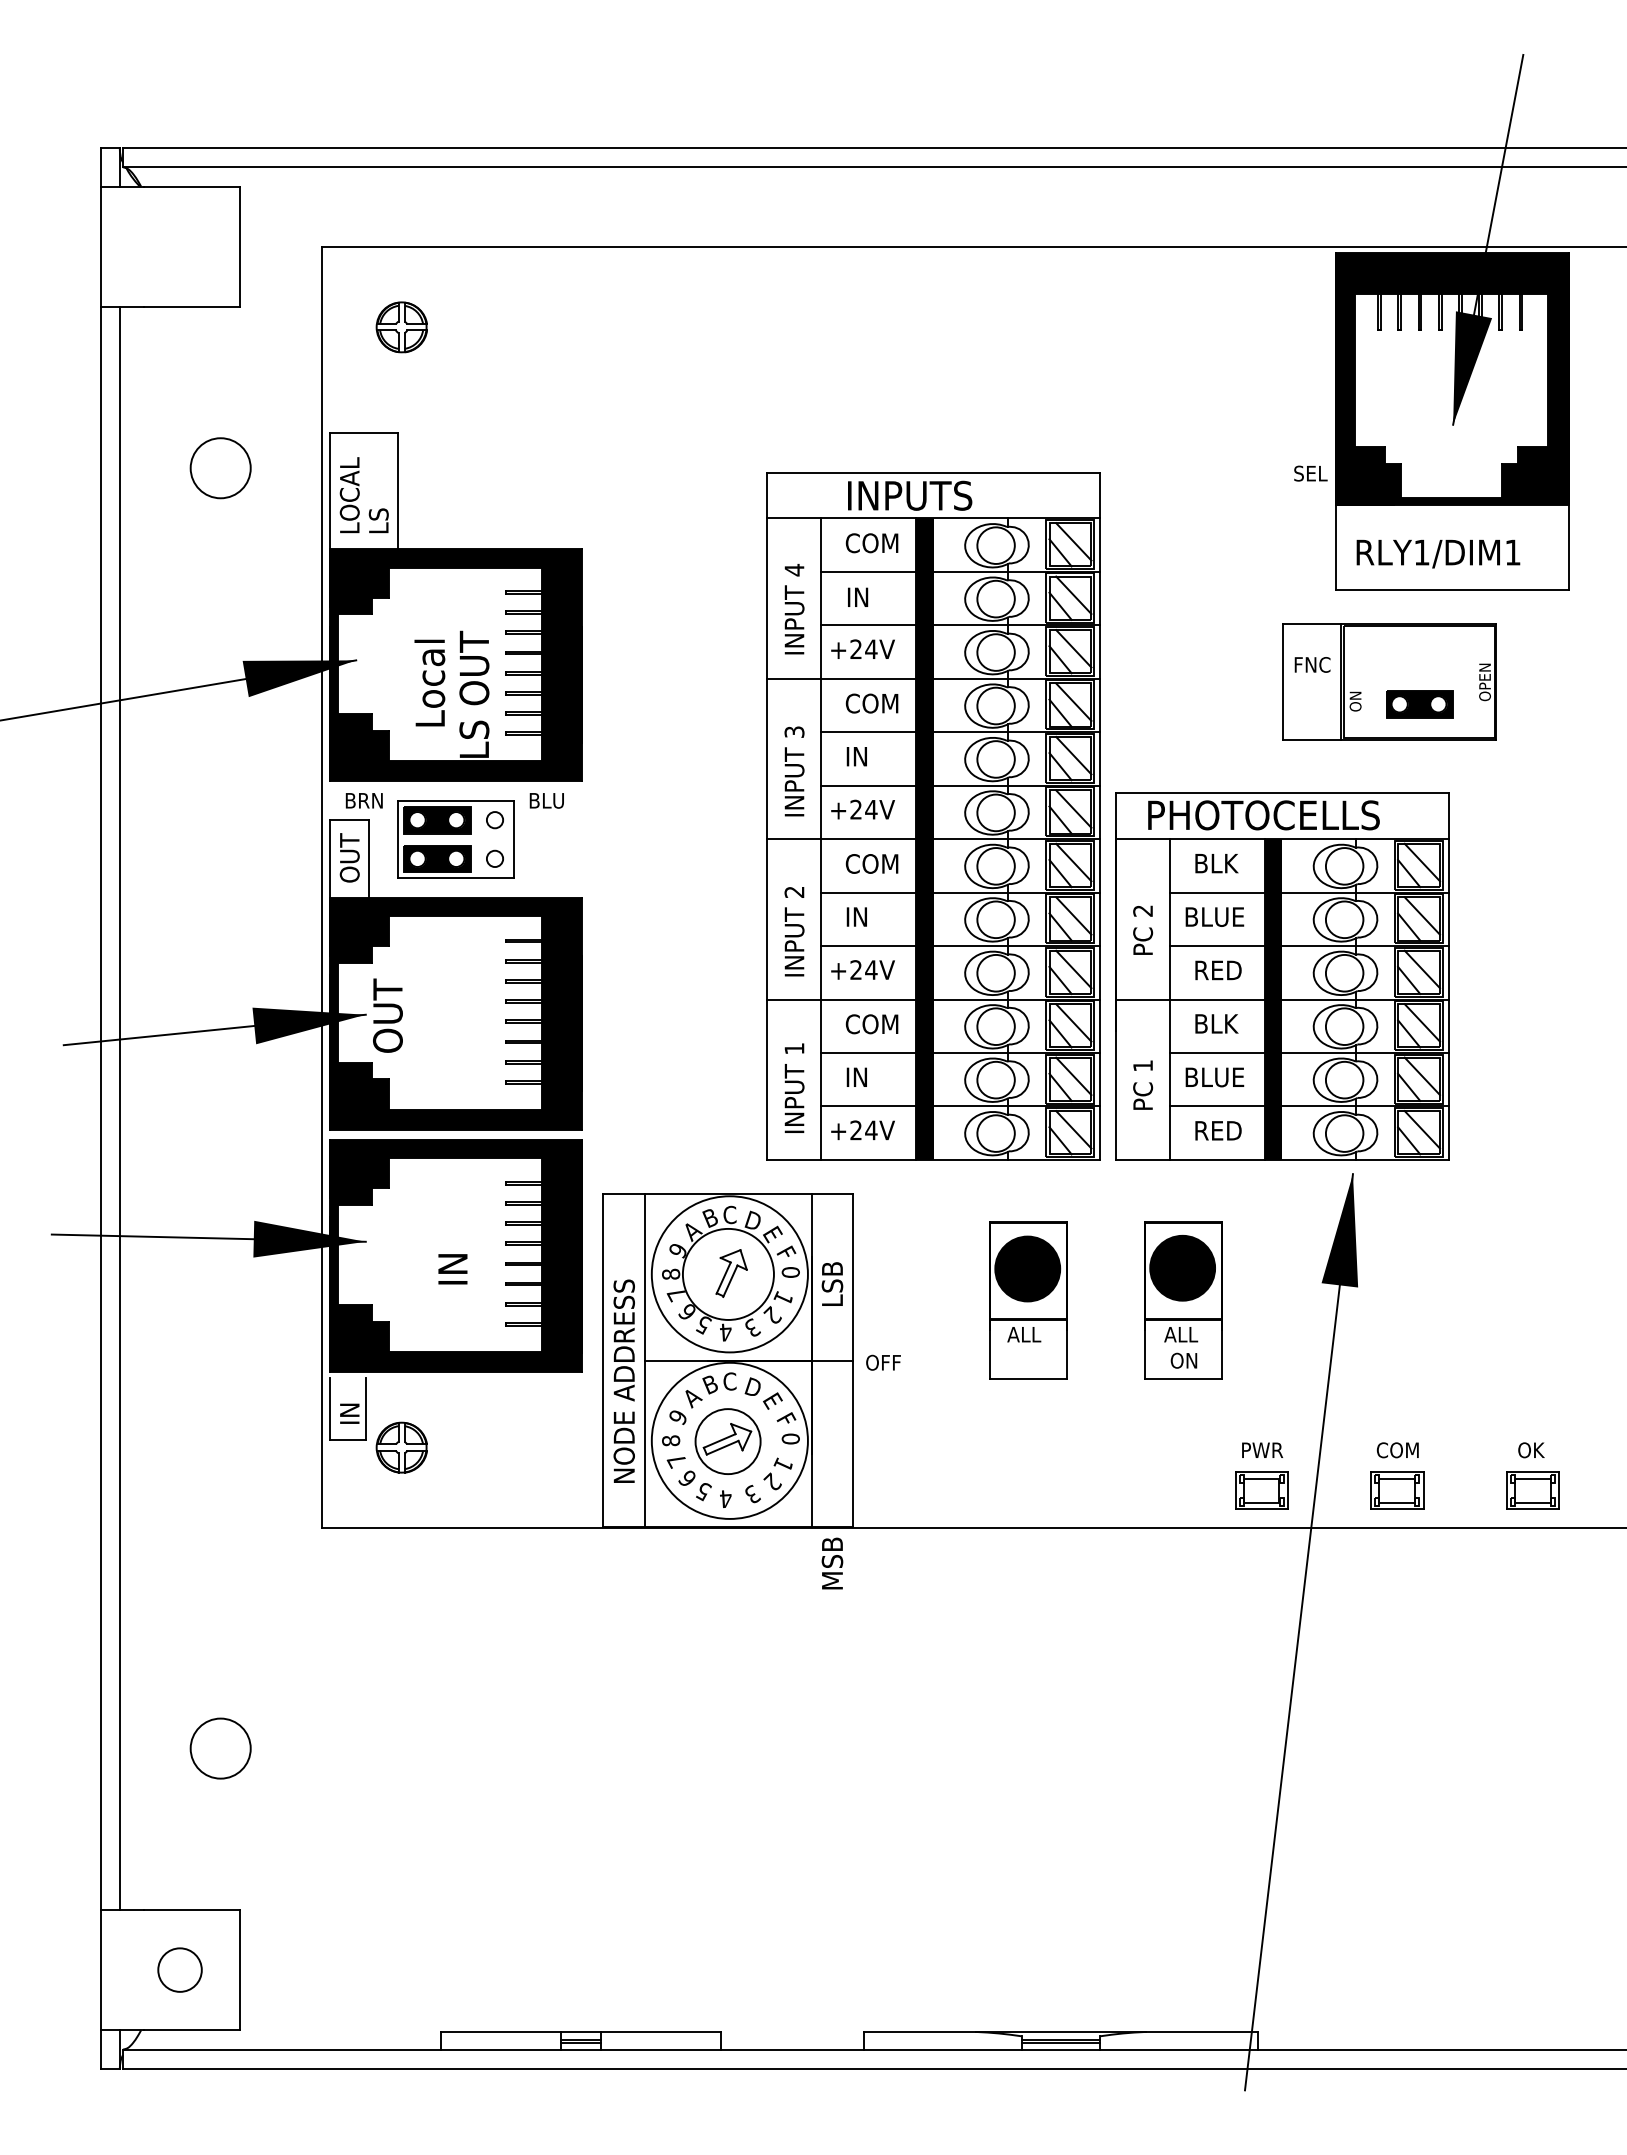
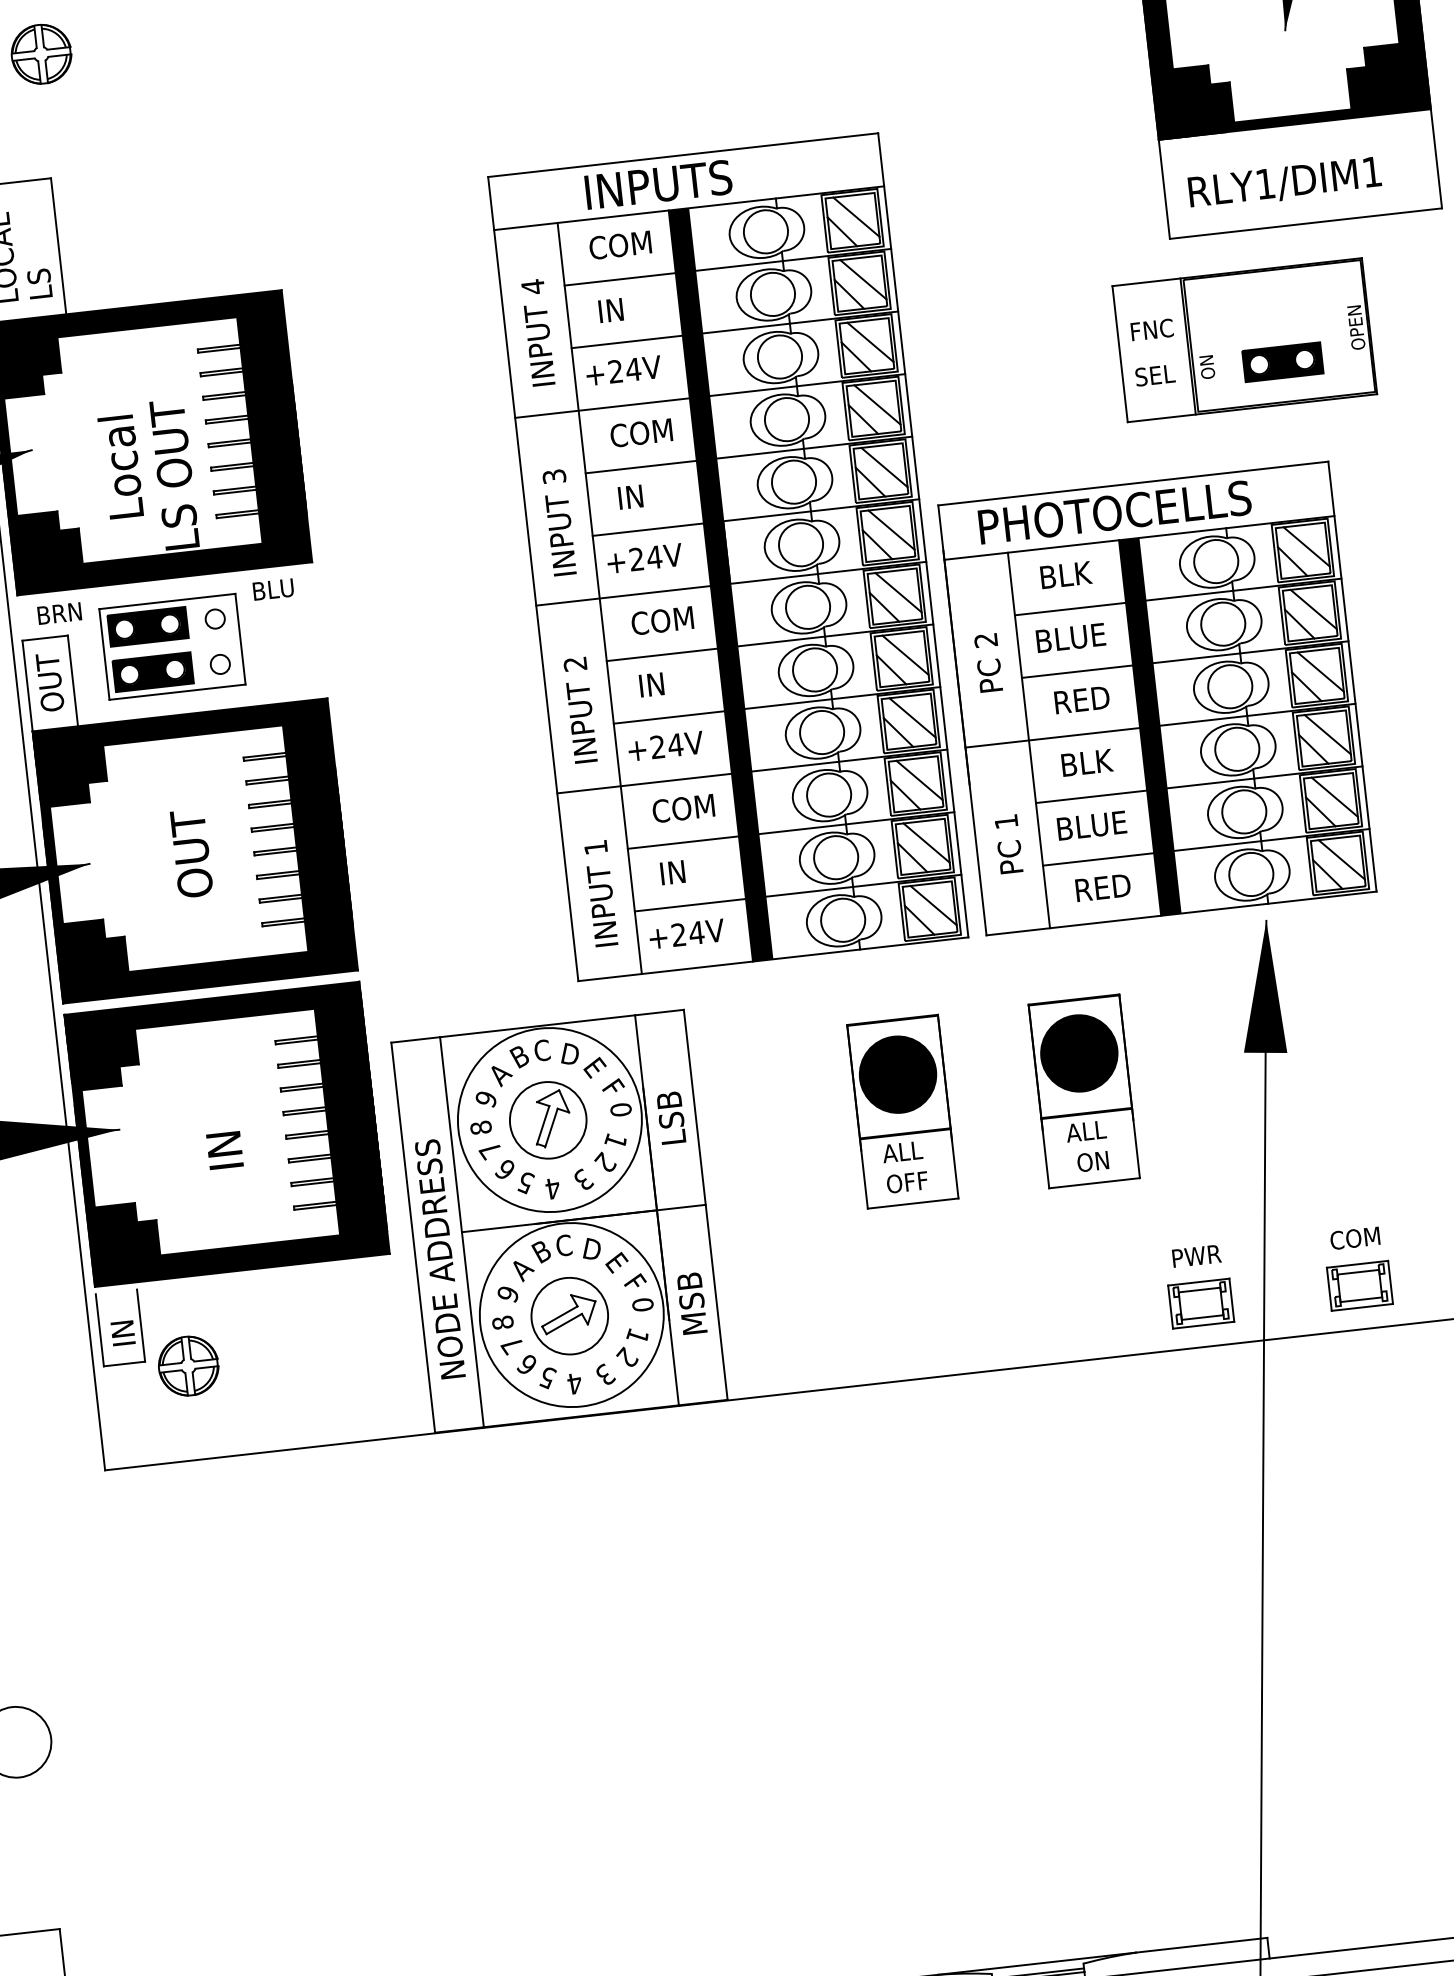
text: (1310, 473) -> (1154, 375), moved
text: (387, 1015) -> (191, 853), moved
circle: (727, 1273) -> (547, 1119), size x0.71
text: (883, 1362) -> (907, 1182), moved
text: (832, 1563) -> (692, 1303), moved

